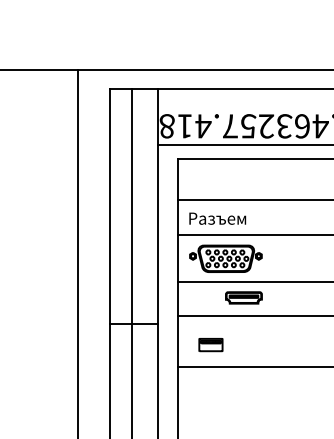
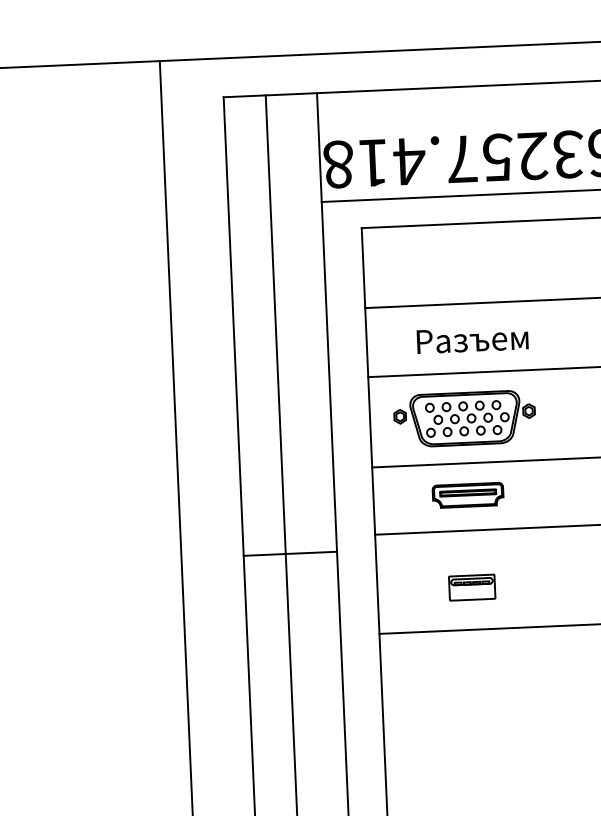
text: (217, 218) -> (472, 339), moved
part: (243, 297) -> (467, 494), moved
part: (210, 345) -> (471, 588), moved

